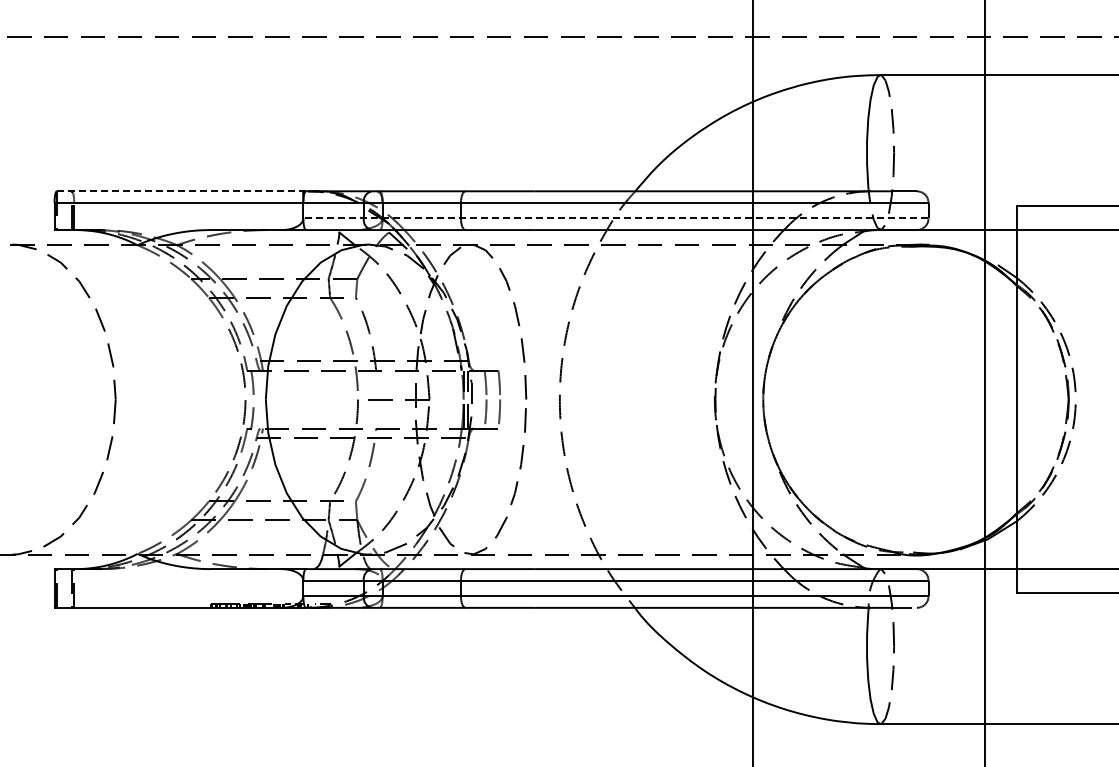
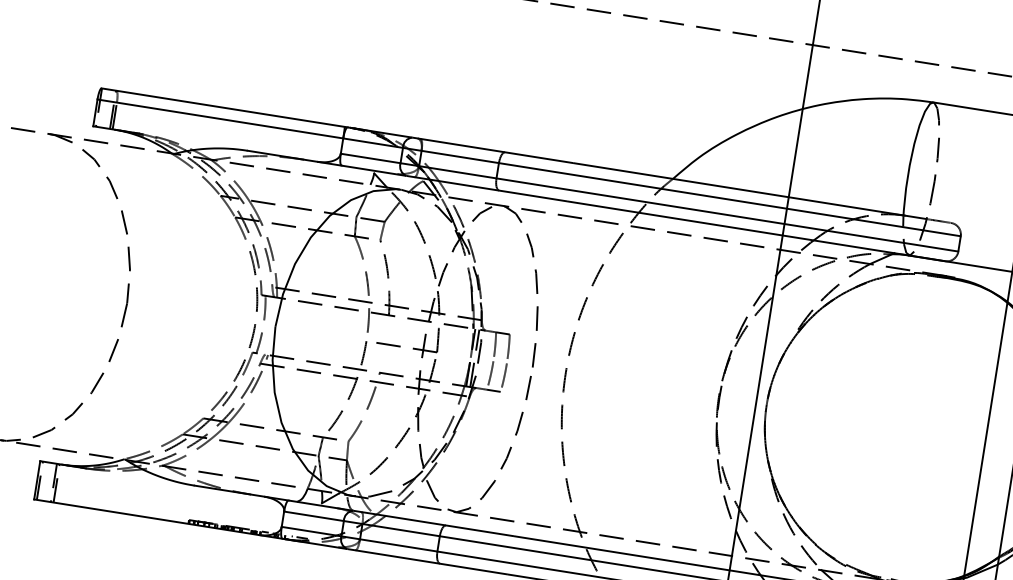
line: (181, 191) -> (224, 108), dashed -> solid
line: (615, 218) -> (649, 202), dashed -> solid

